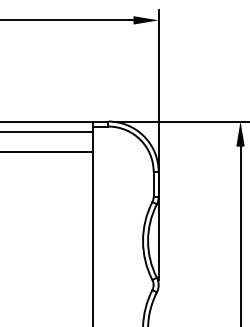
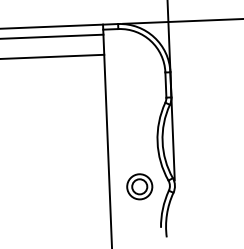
part: (123, 284) -> (139, 186), added

